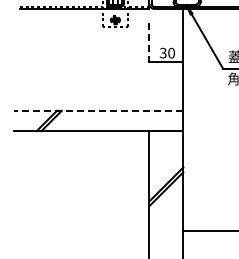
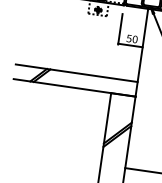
line: (149, 41) -> (120, 28), dashed -> solid
text: (163, 52) -> (129, 38), 30 -> 50
line: (98, 110) -> (76, 73), dashed -> solid

